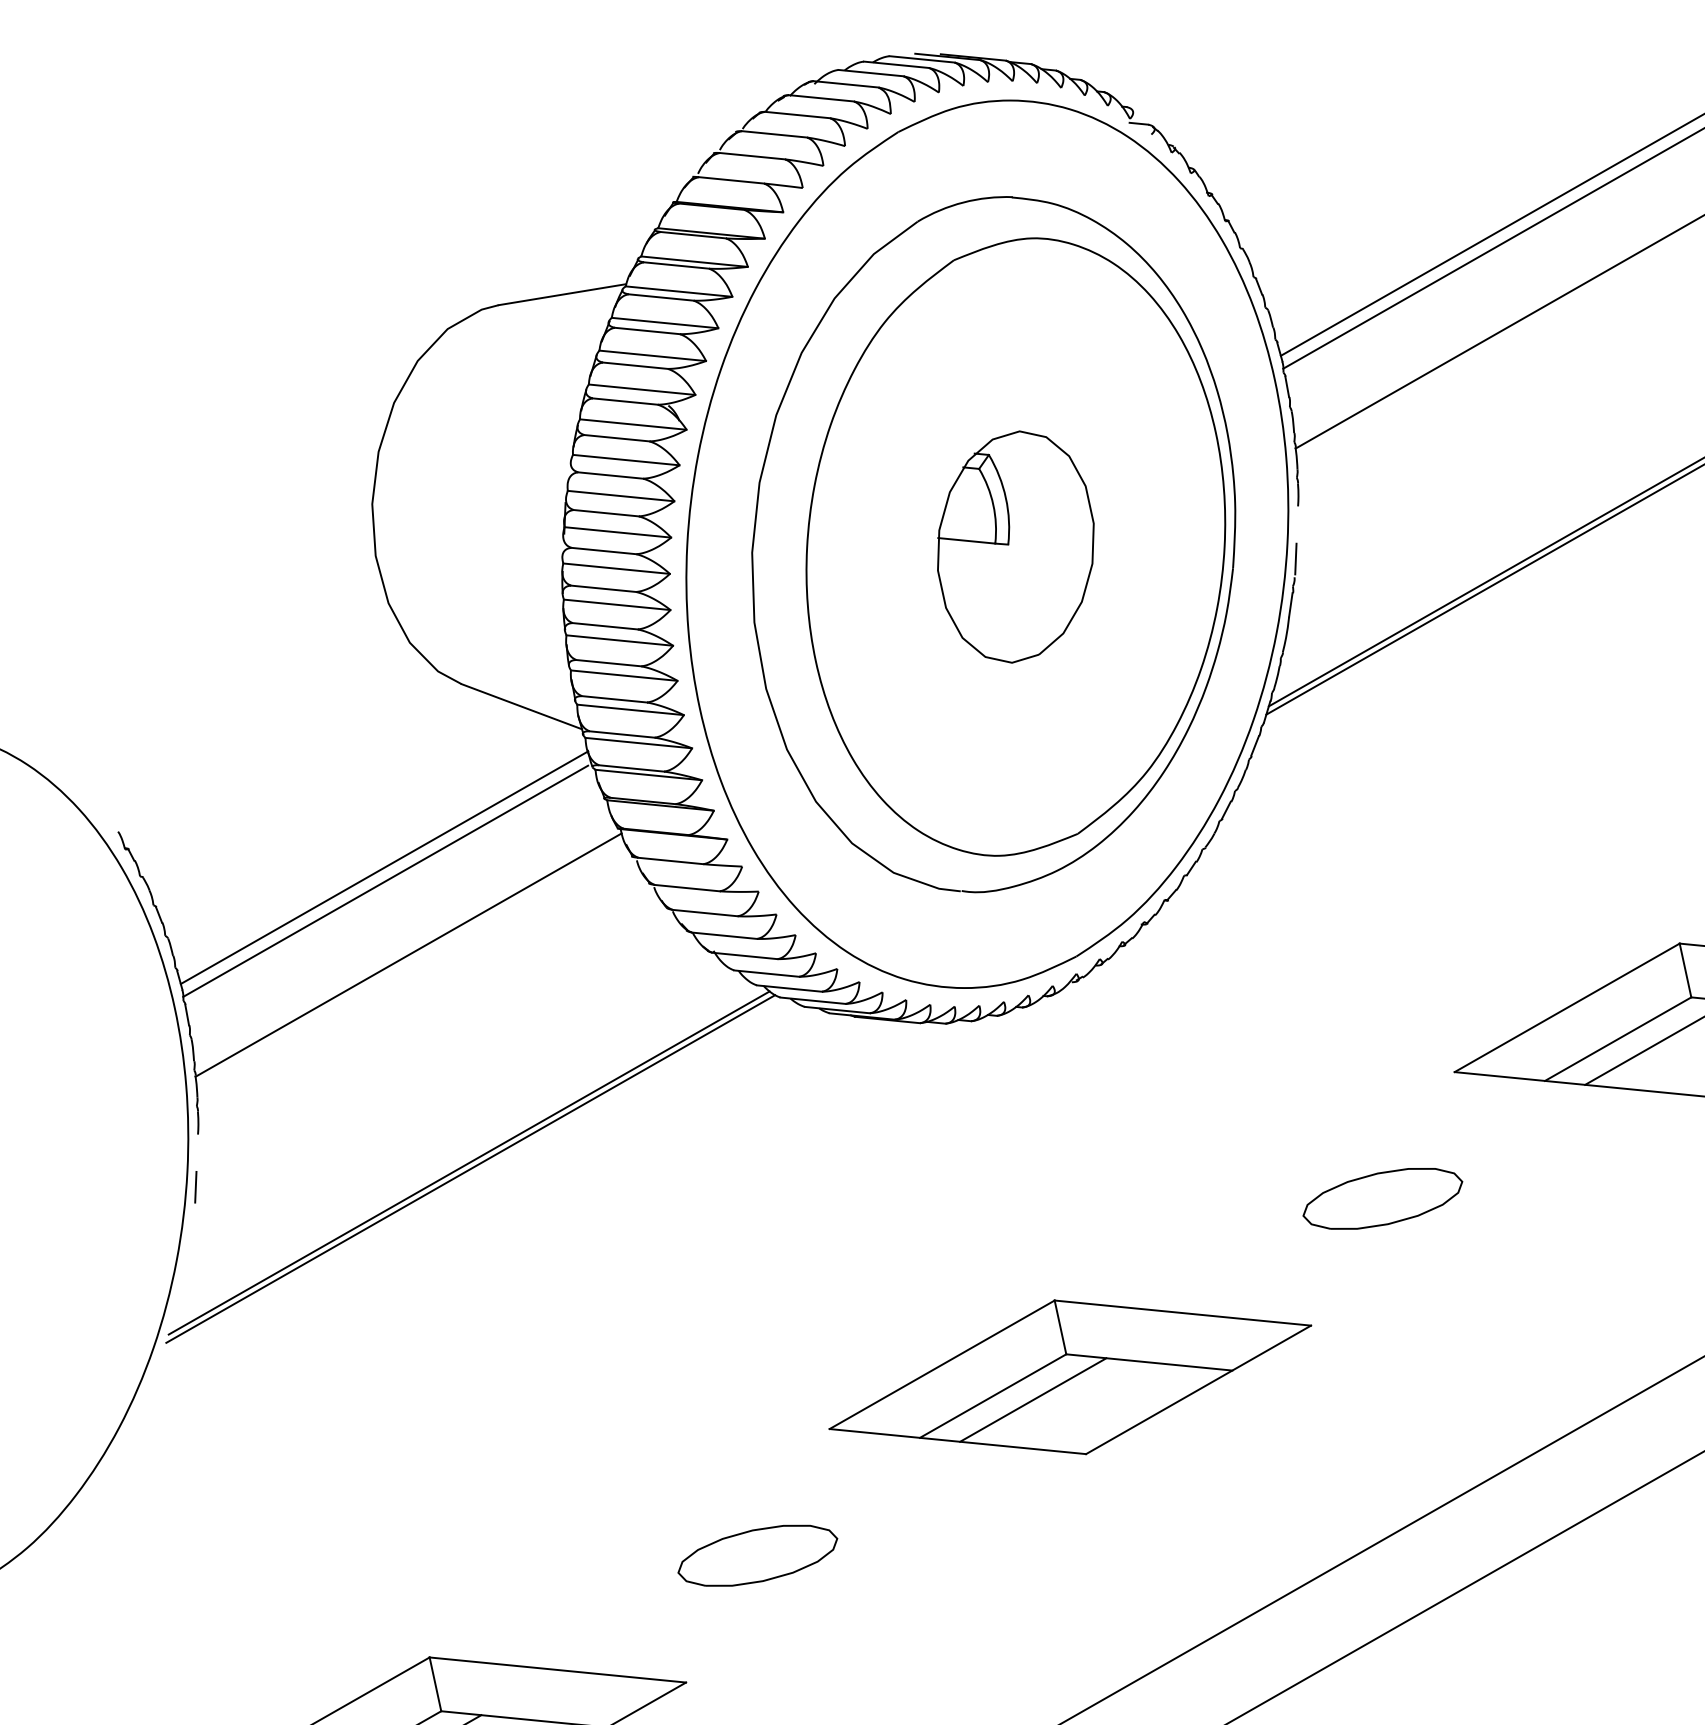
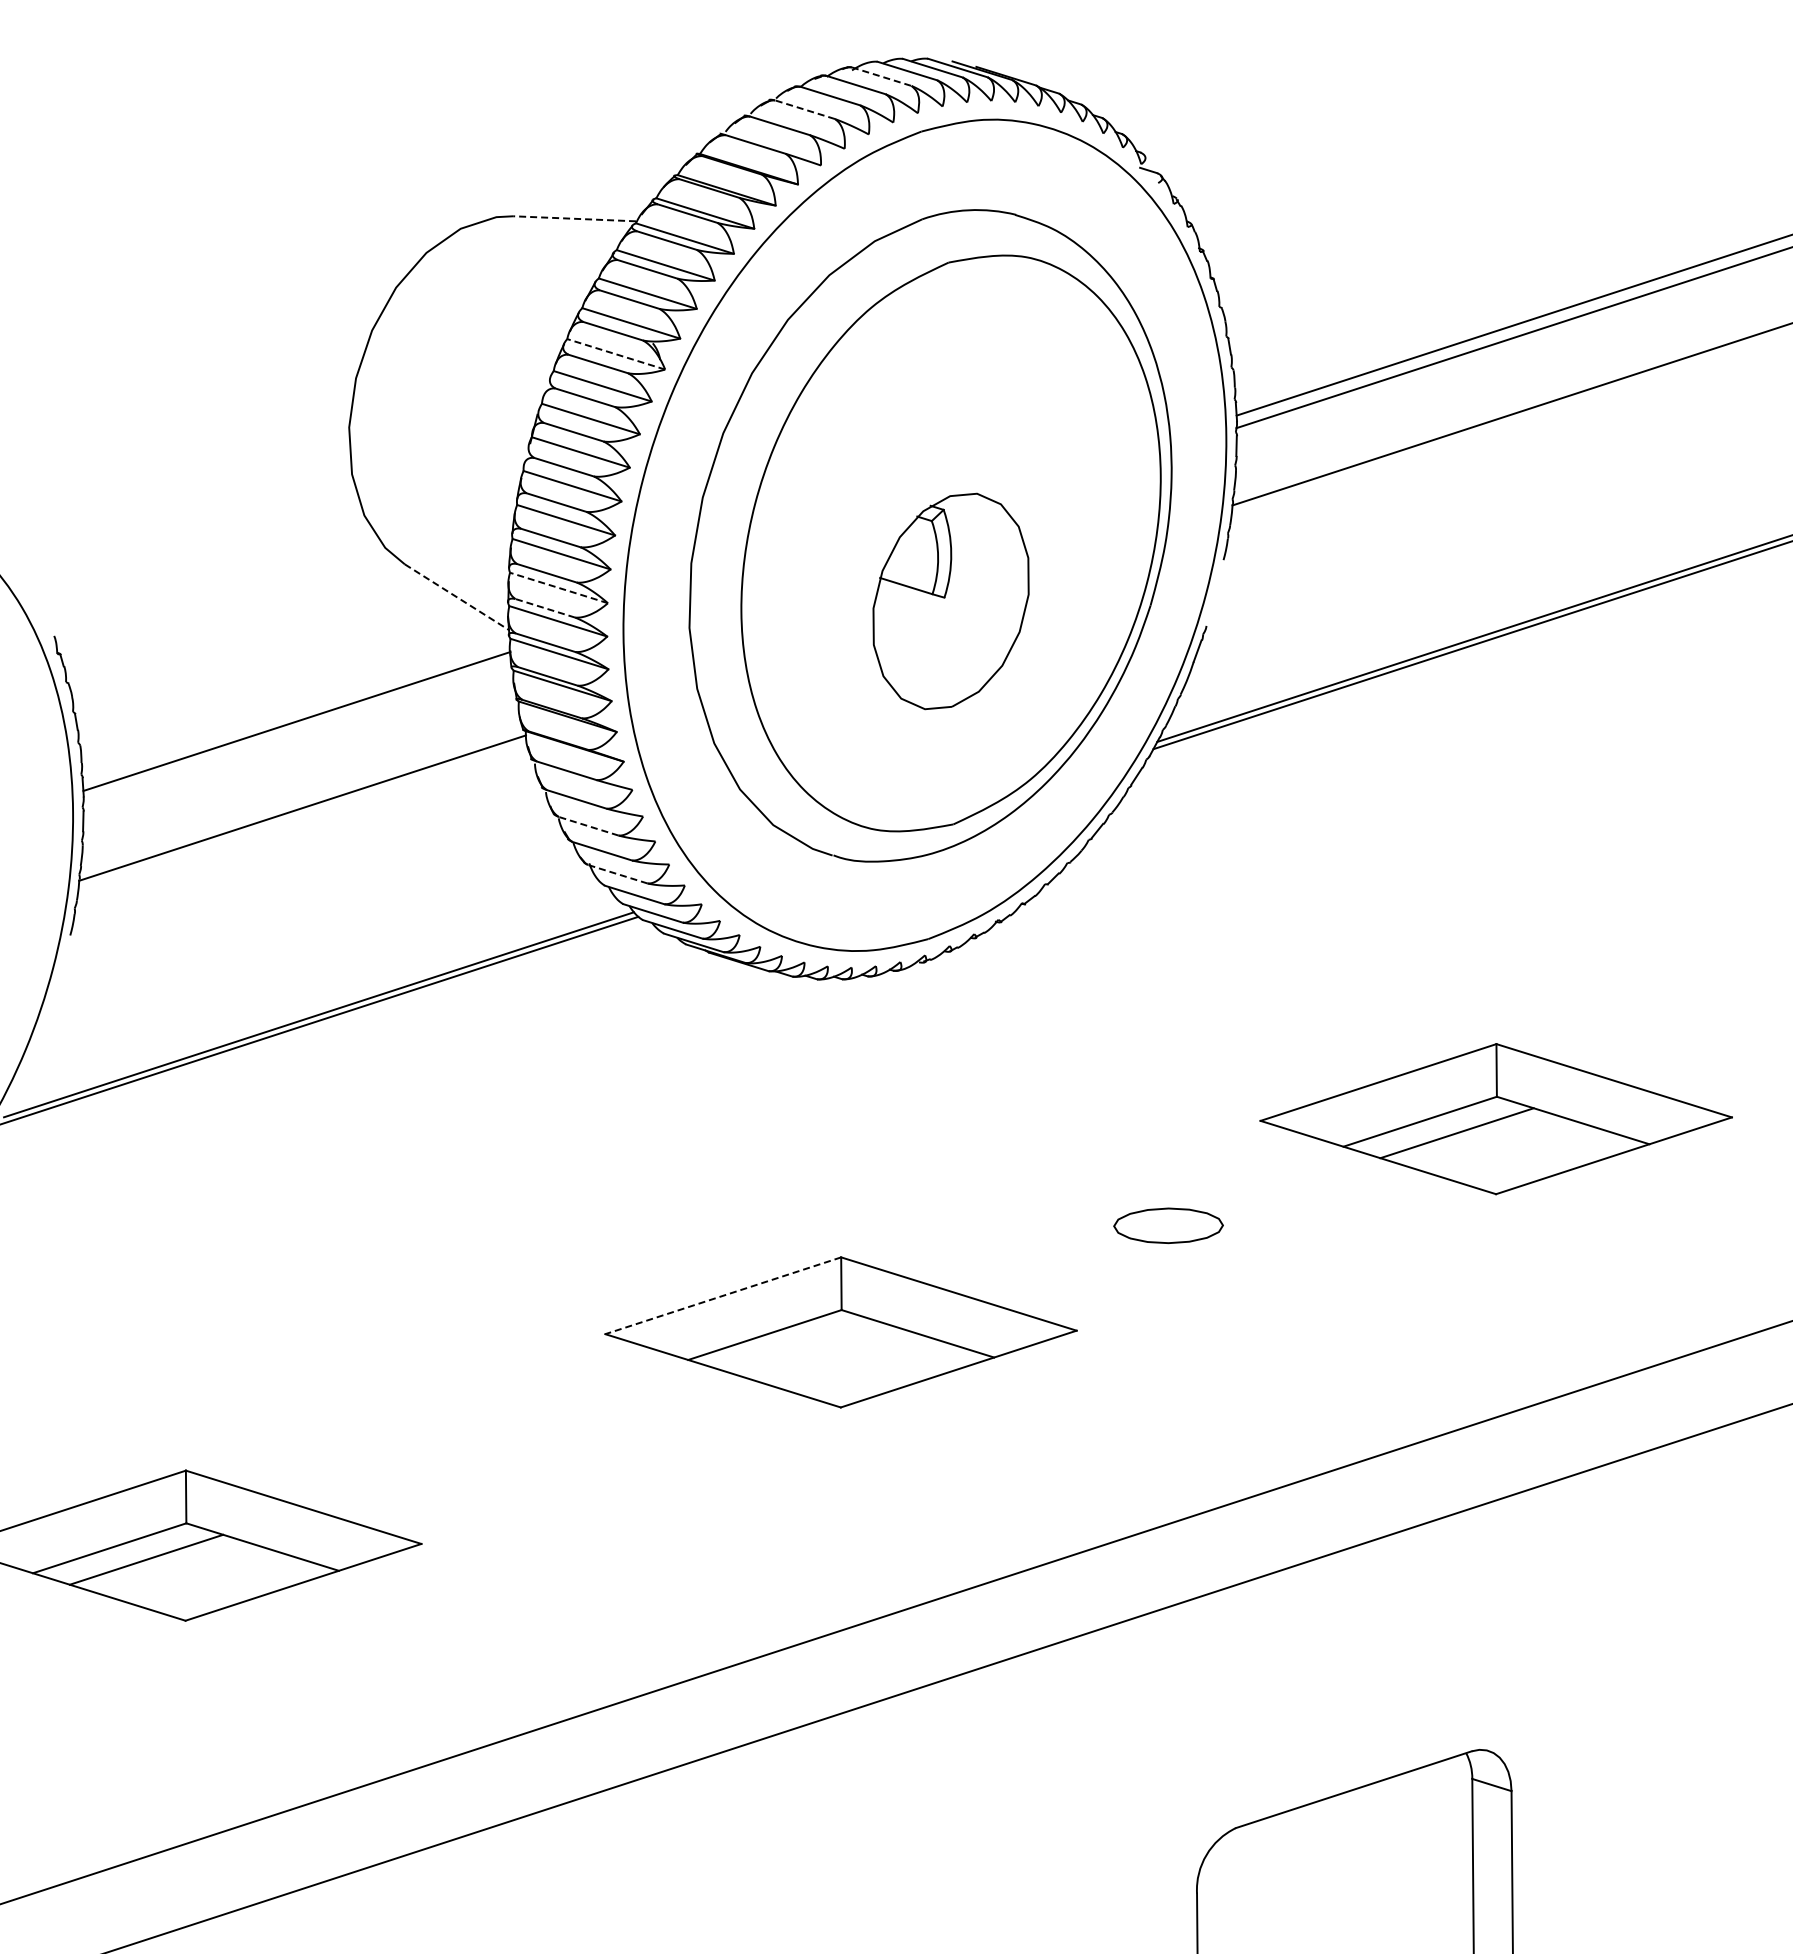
line: (846, 83) -> (882, 76), solid -> dashed
line: (774, 134) -> (804, 109), solid -> dashed
line: (561, 294) -> (574, 218), solid -> dashed
line: (632, 424) -> (615, 354), solid -> dashed
part: (1015, 547) -> (950, 601), moved
line: (1294, 558) -> (1210, 608), removed
line: (623, 675) -> (558, 587), solid -> dashed
line: (613, 699) -> (544, 608), solid -> dashed
line: (521, 707) -> (456, 597), solid -> dashed
line: (385, 881) -> (295, 734), removed
line: (704, 913) -> (588, 826), solid -> dashed
line: (744, 956) -> (617, 874), solid -> dashed
line: (195, 1187) -> (57, 984), removed
part: (1382, 1198) -> (1168, 1225), size x0.7
line: (941, 1364) -> (722, 1295), solid -> dashed
line: (1032, 1400) -> (801, 1346), removed
part: (757, 1555) -> (513, 1438), removed

